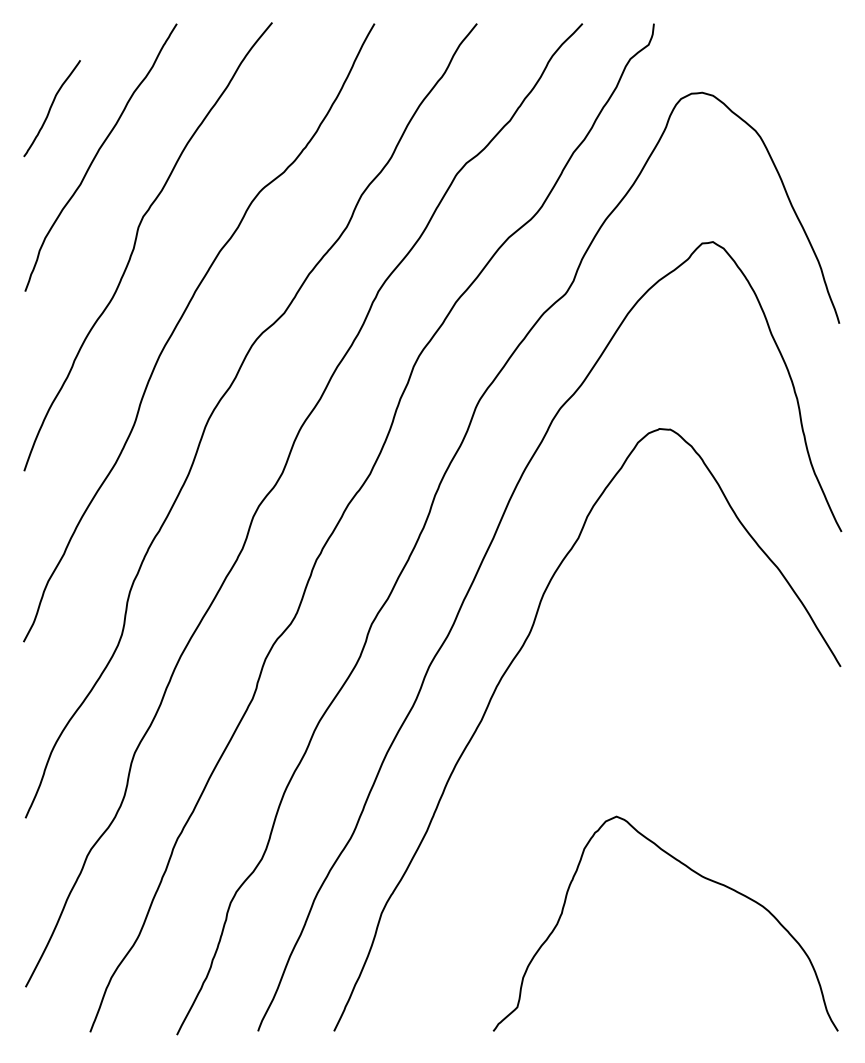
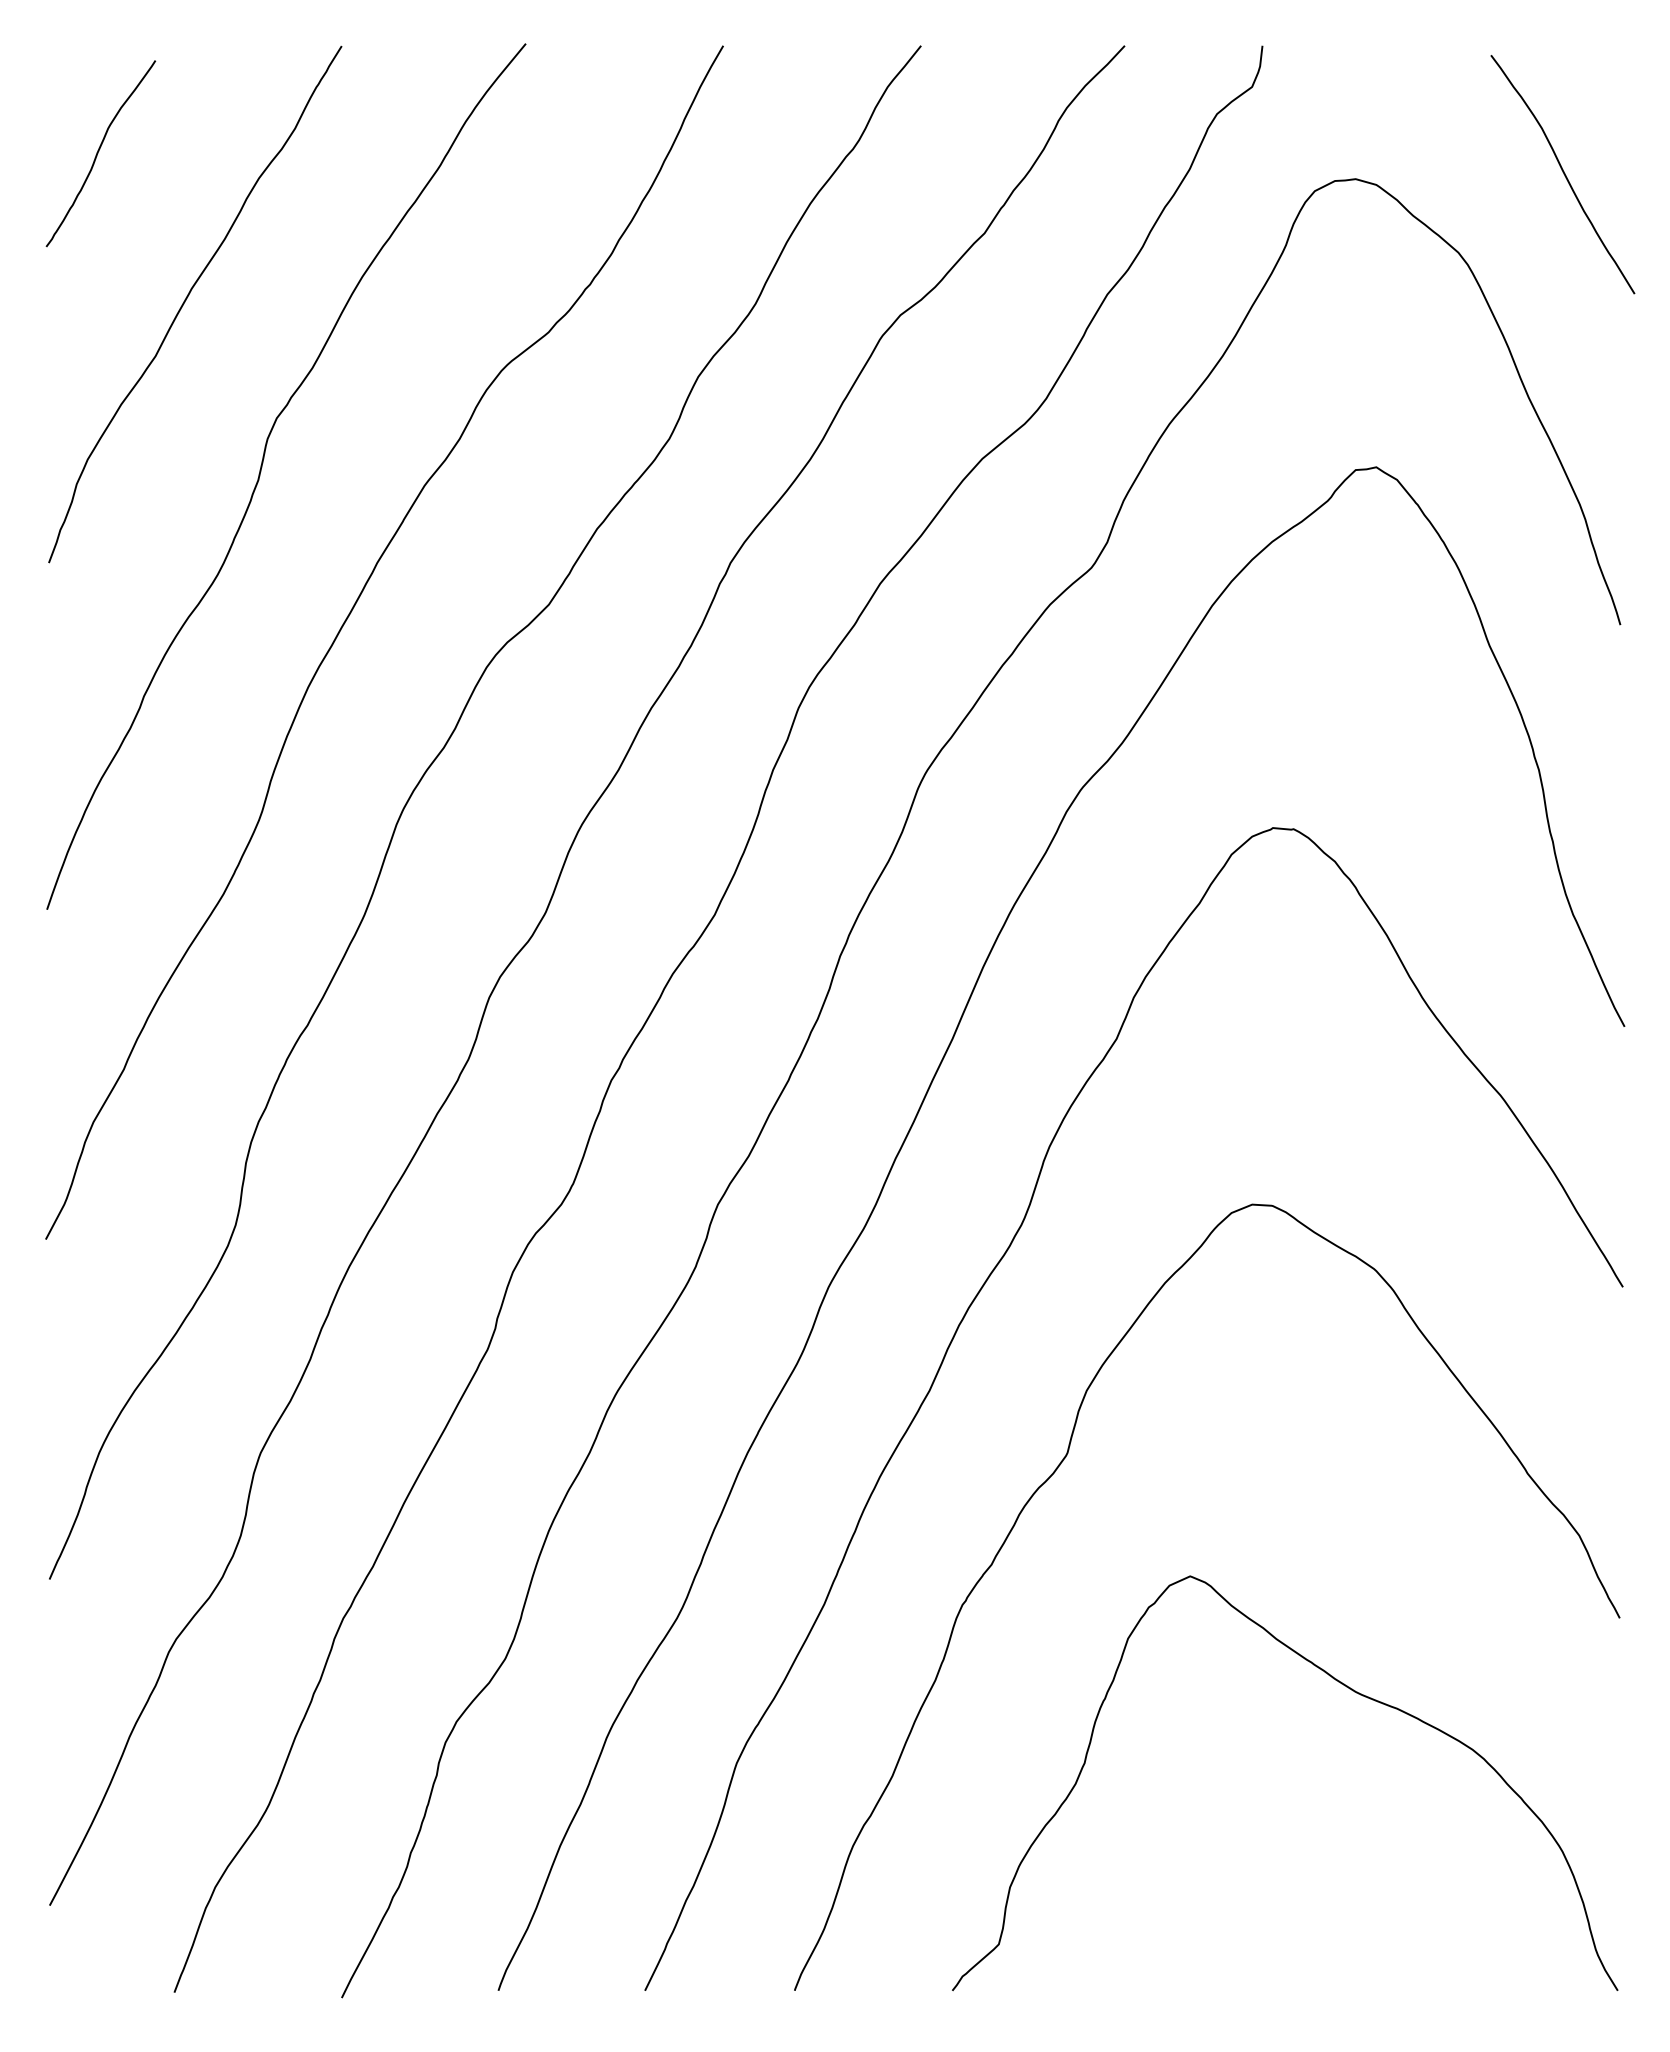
curve: (809, 90) -> (1562, 174), added
curve: (51, 108) -> (99, 153), moved
curve: (548, 761) -> (1058, 1469), added

